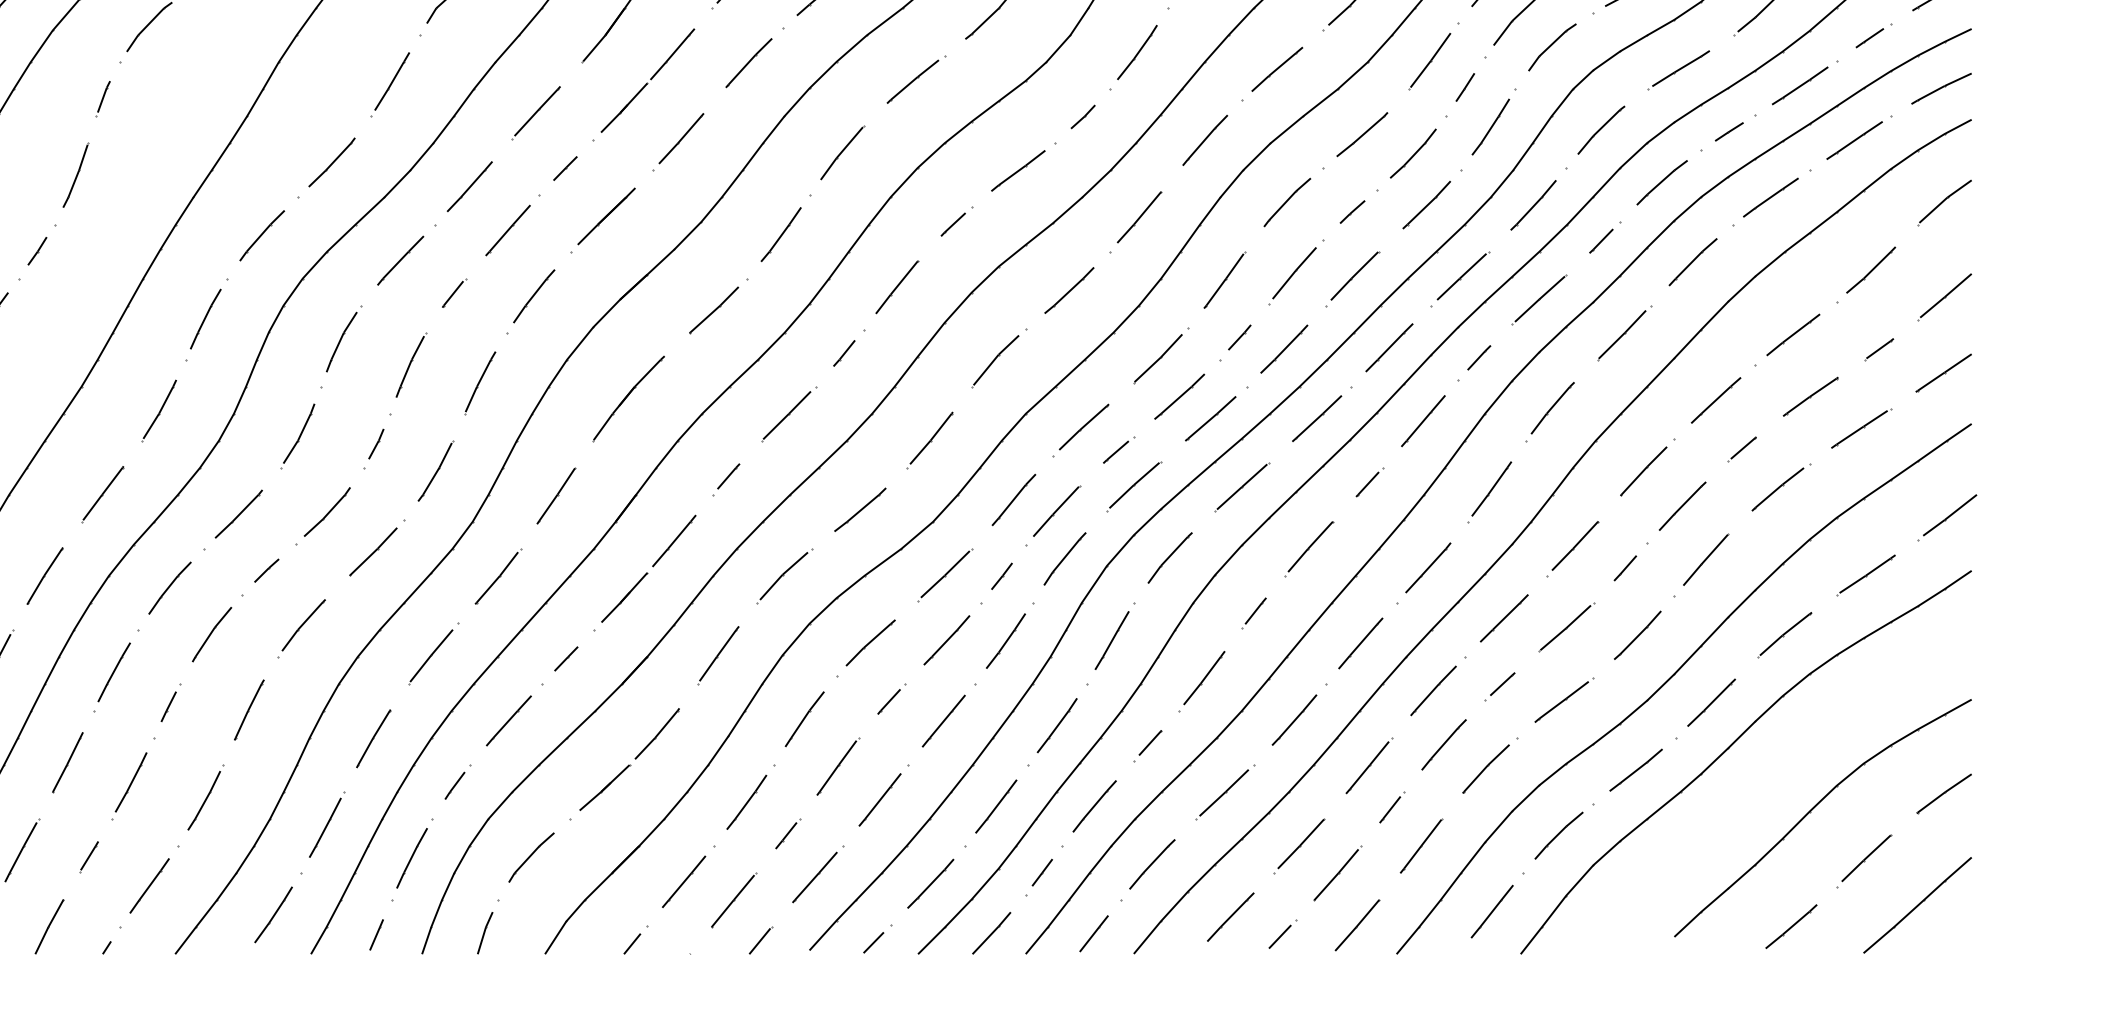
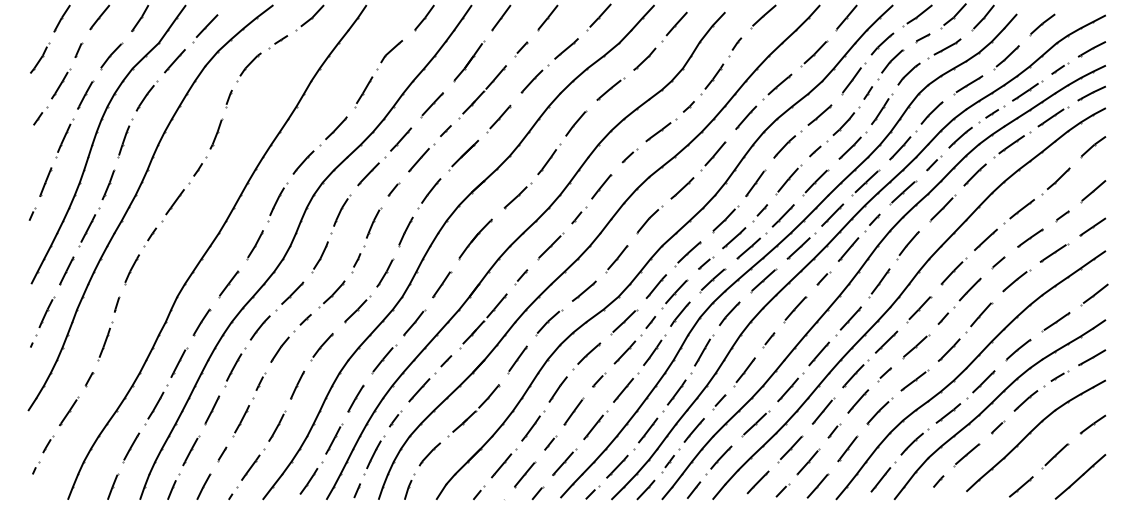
part: (1779, 766) -> (1015, 411), added

